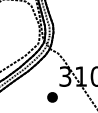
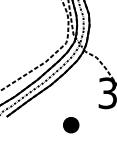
part: (52, 97) -> (71, 125), moved

